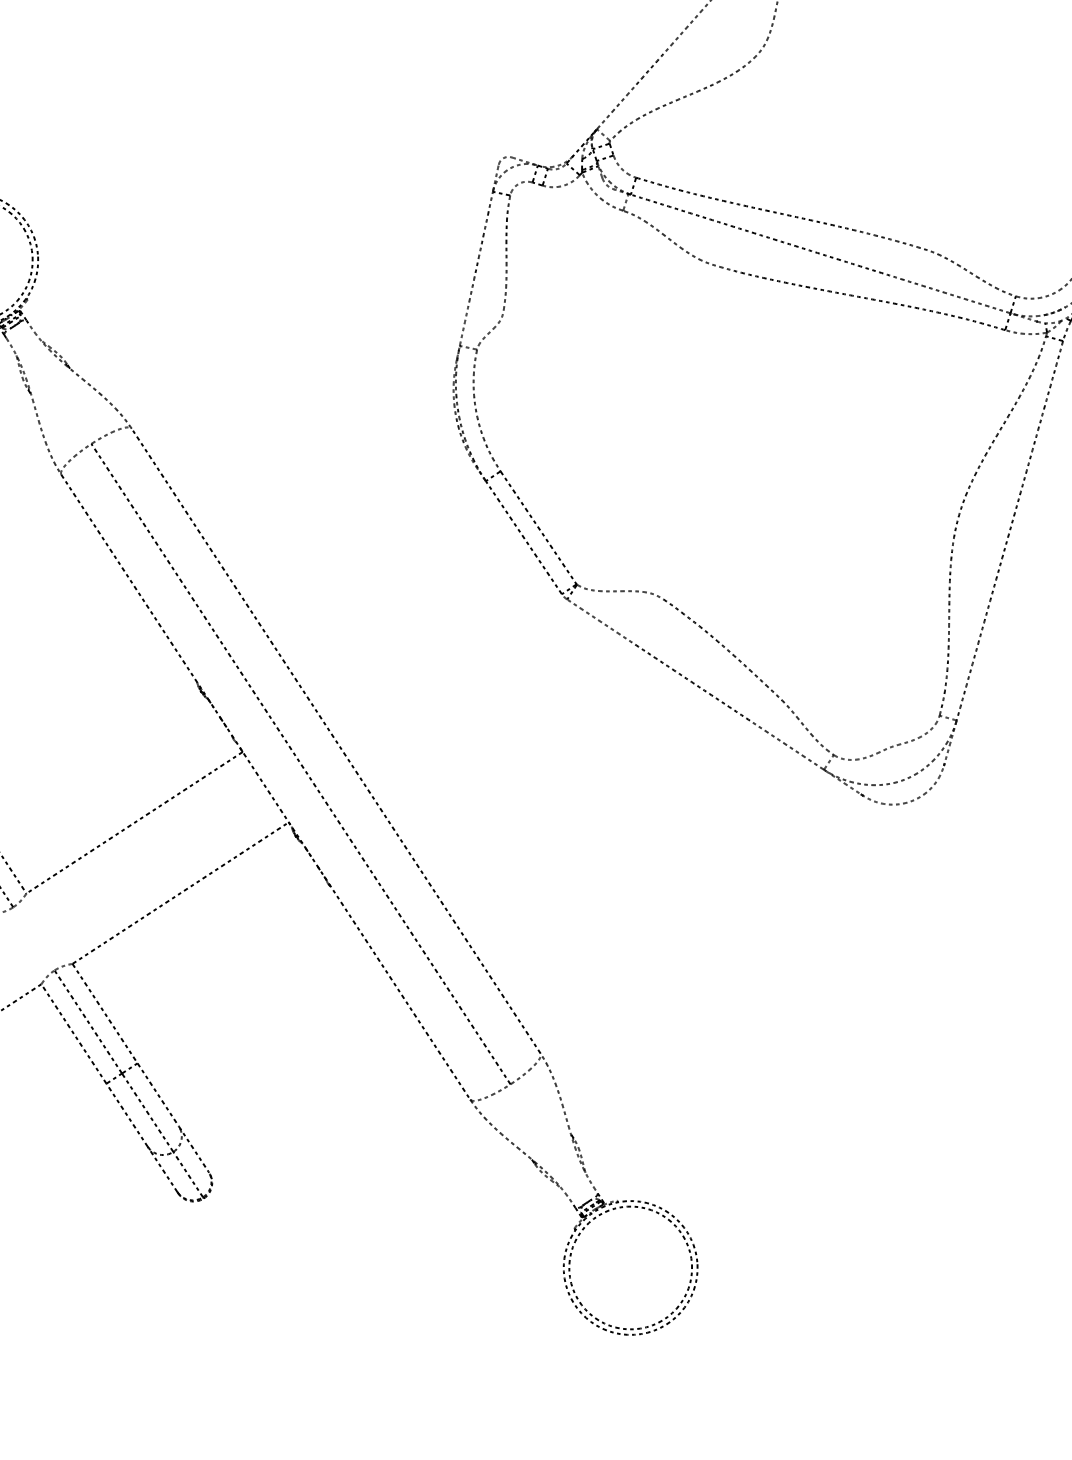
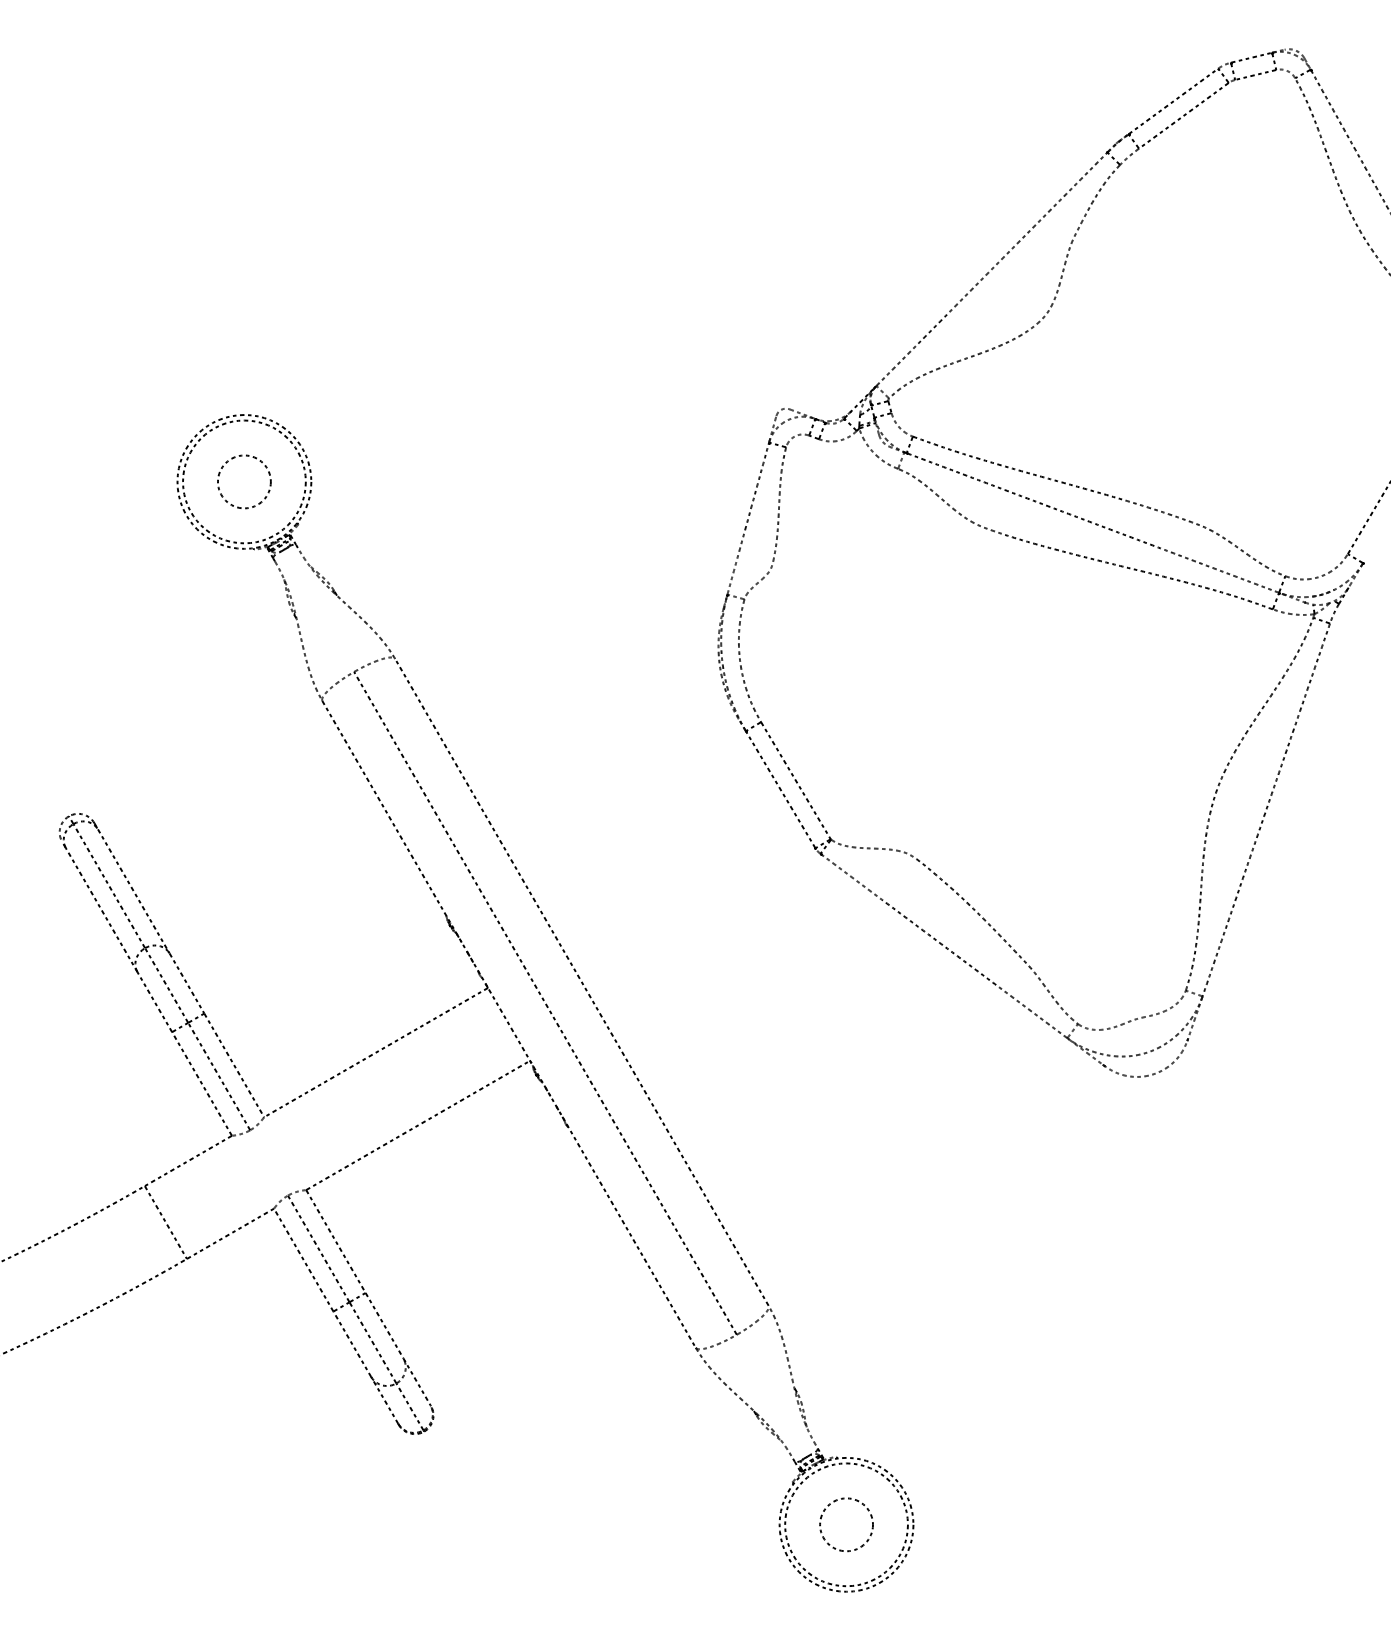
circle: (630, 1267) -> (846, 1524), added

